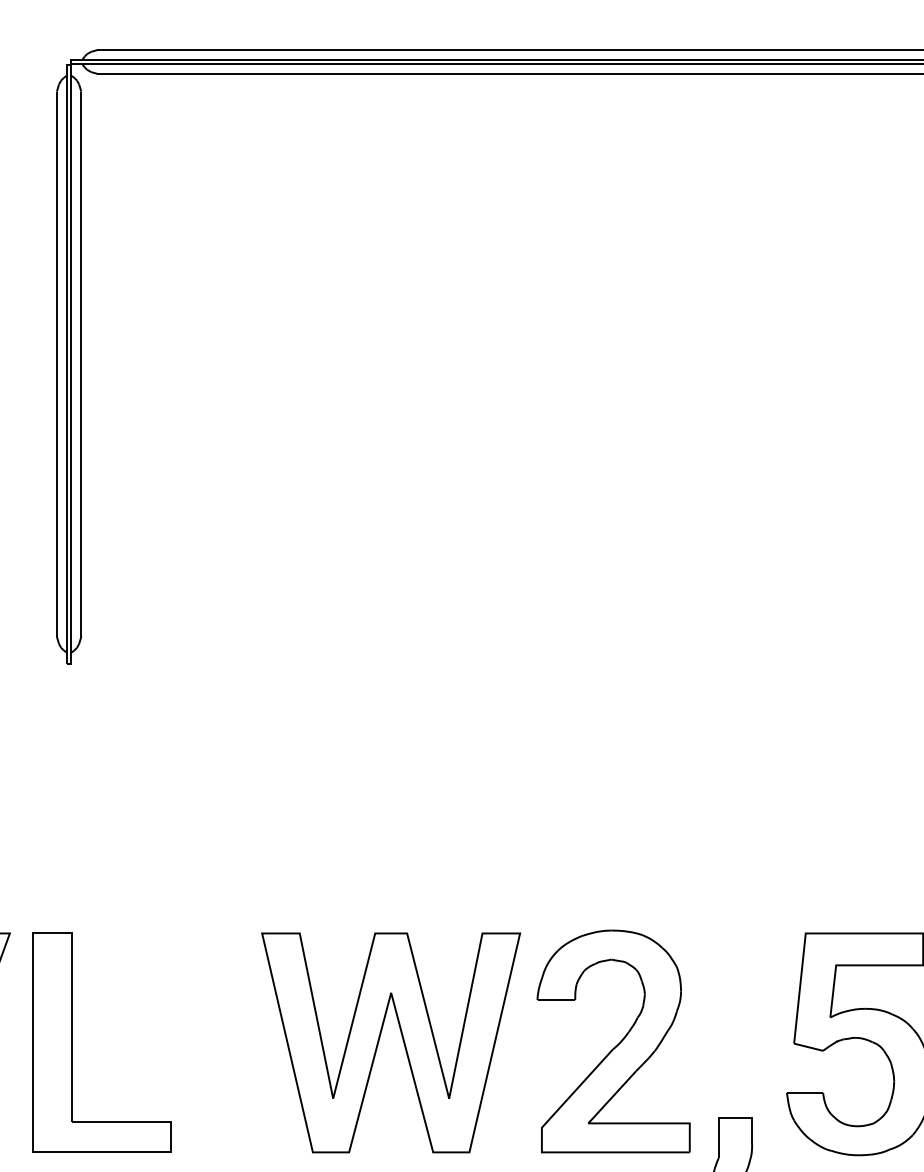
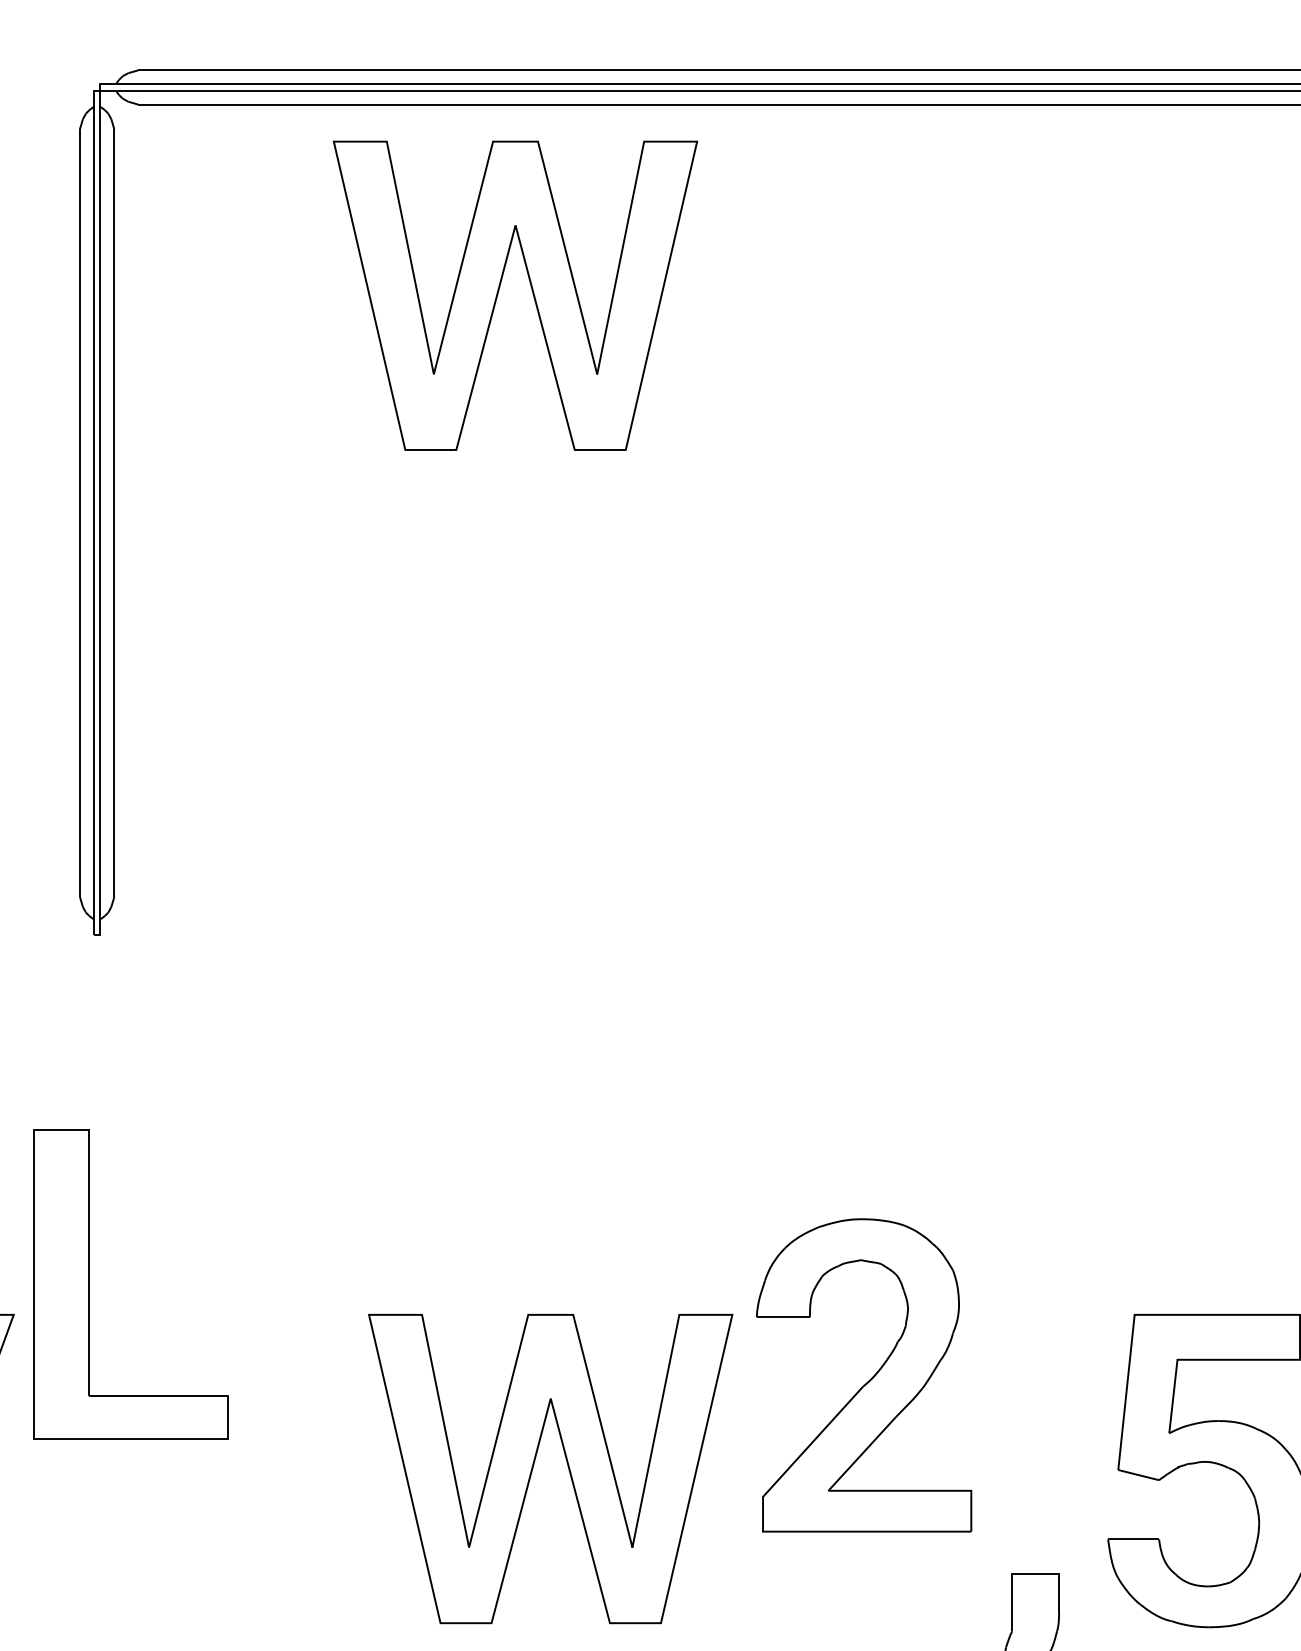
part: (377, 207) -> (531, 292), added
part: (613, 1041) -> (863, 1375), moved
part: (72, 1042) -> (89, 1283), moved

